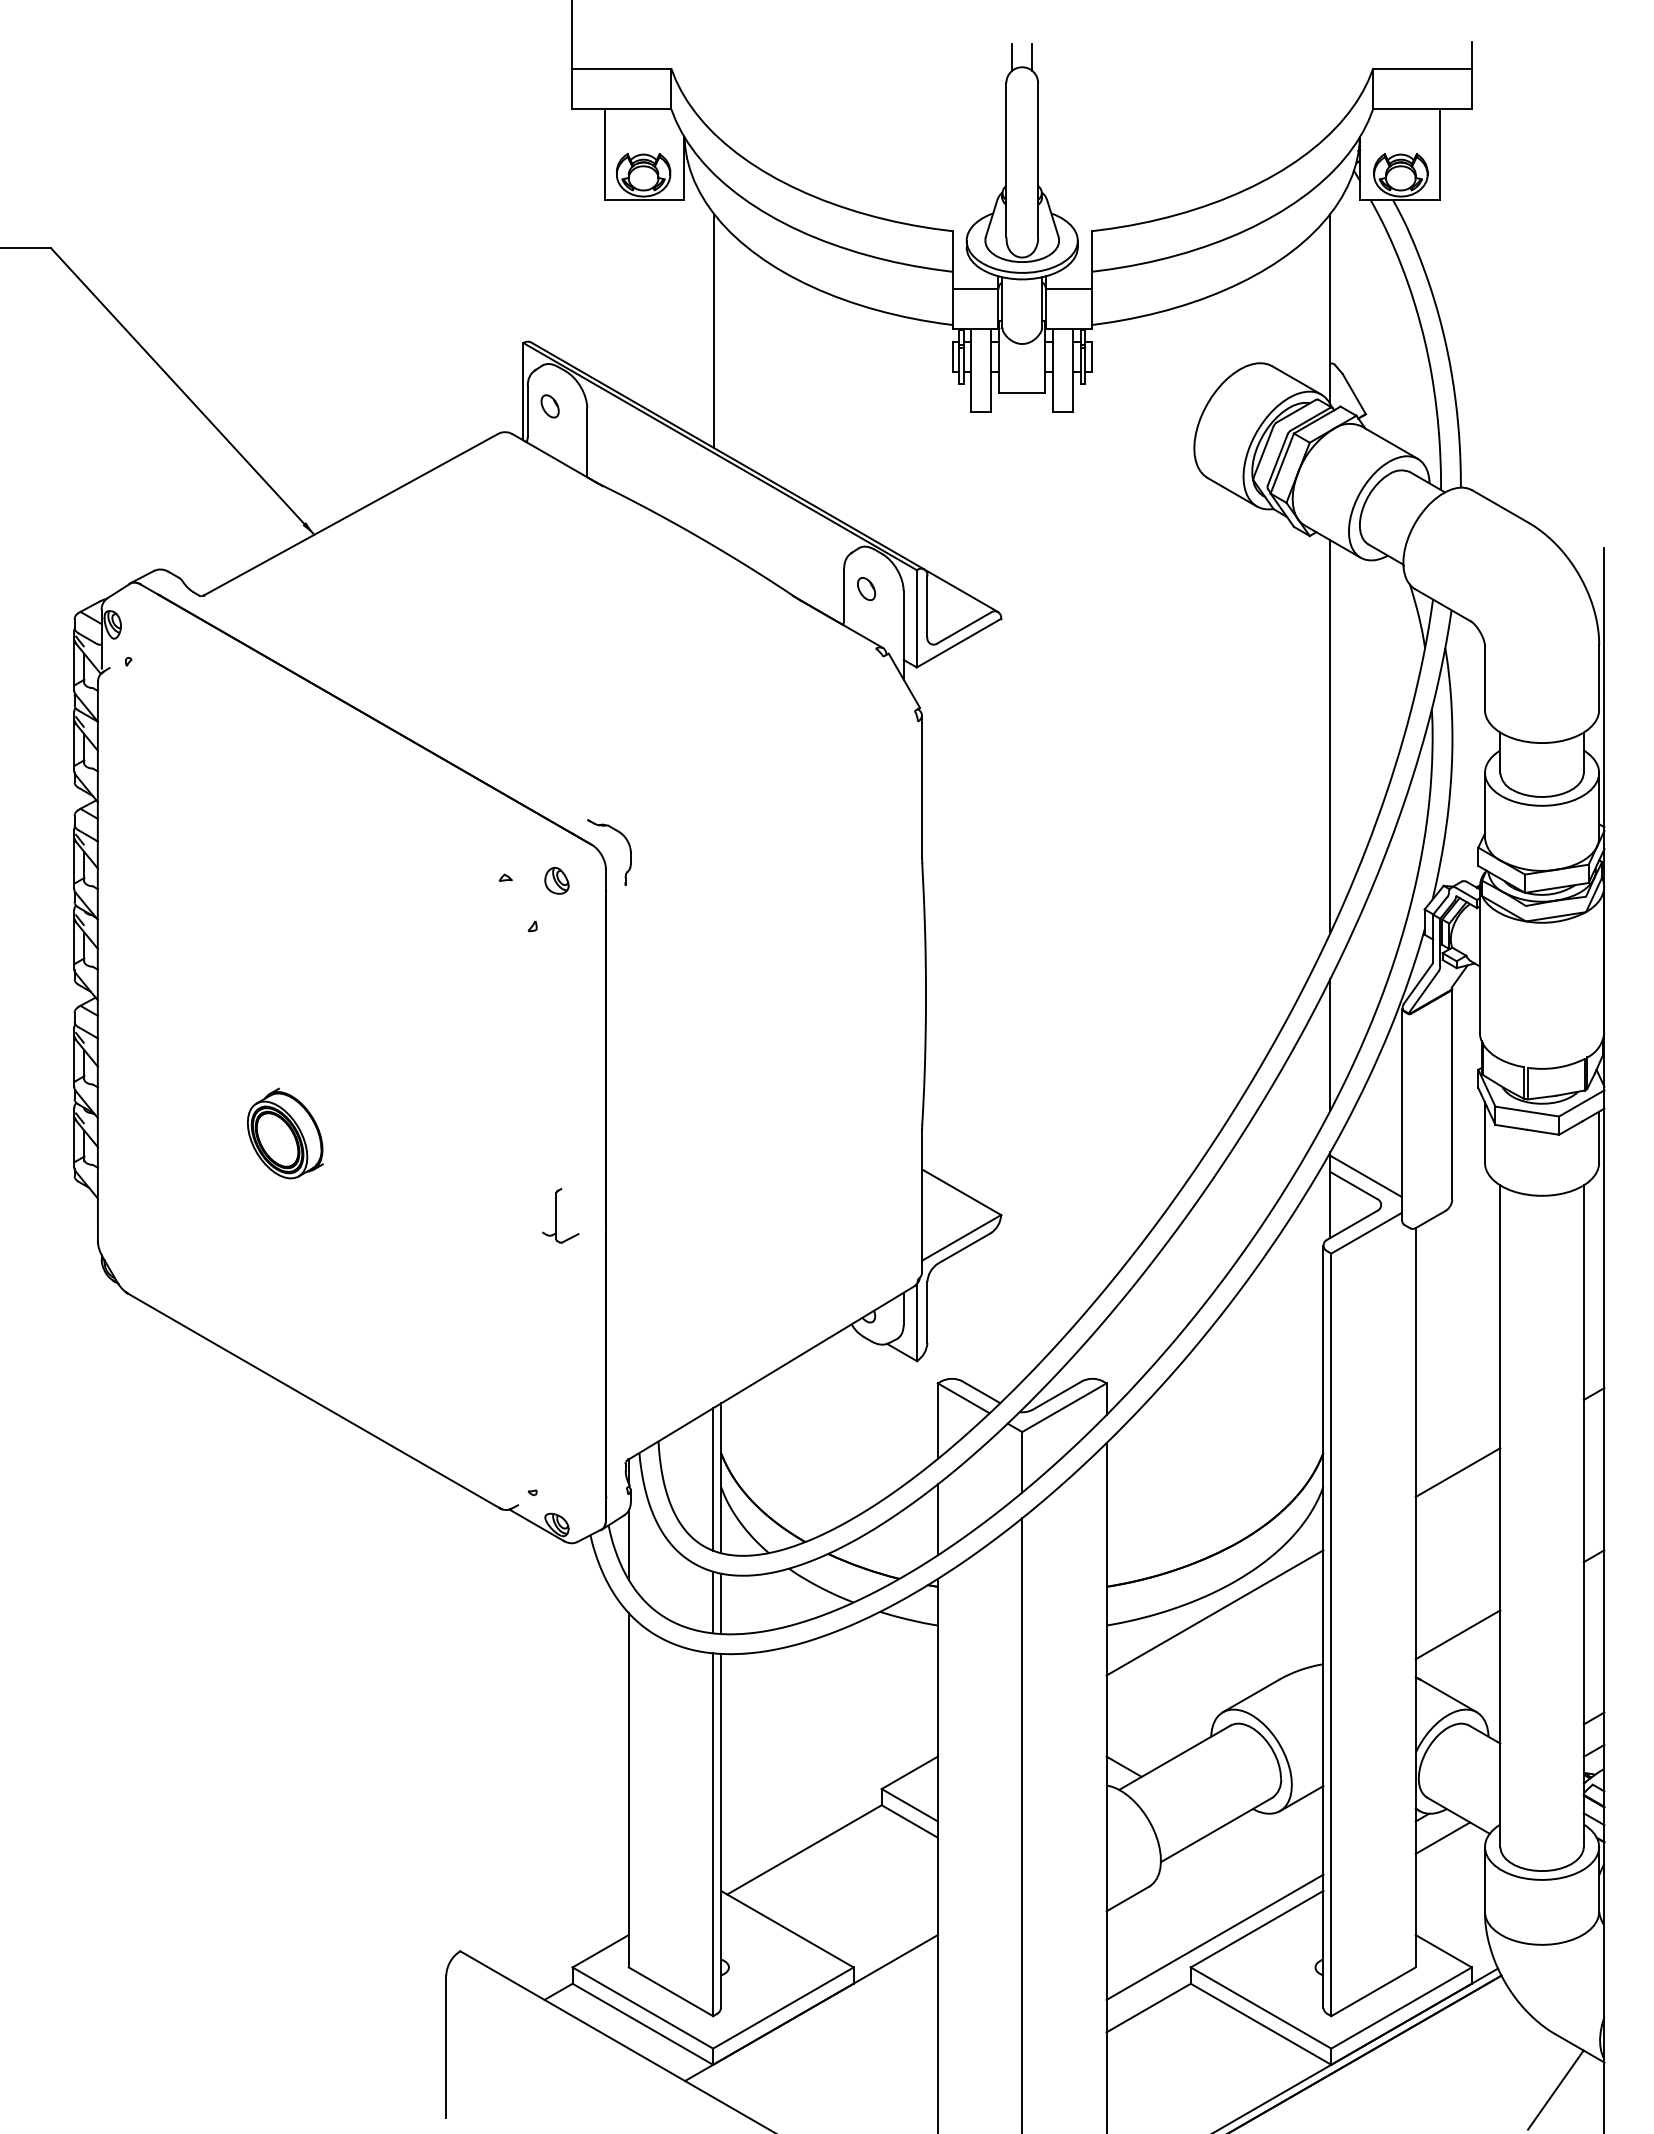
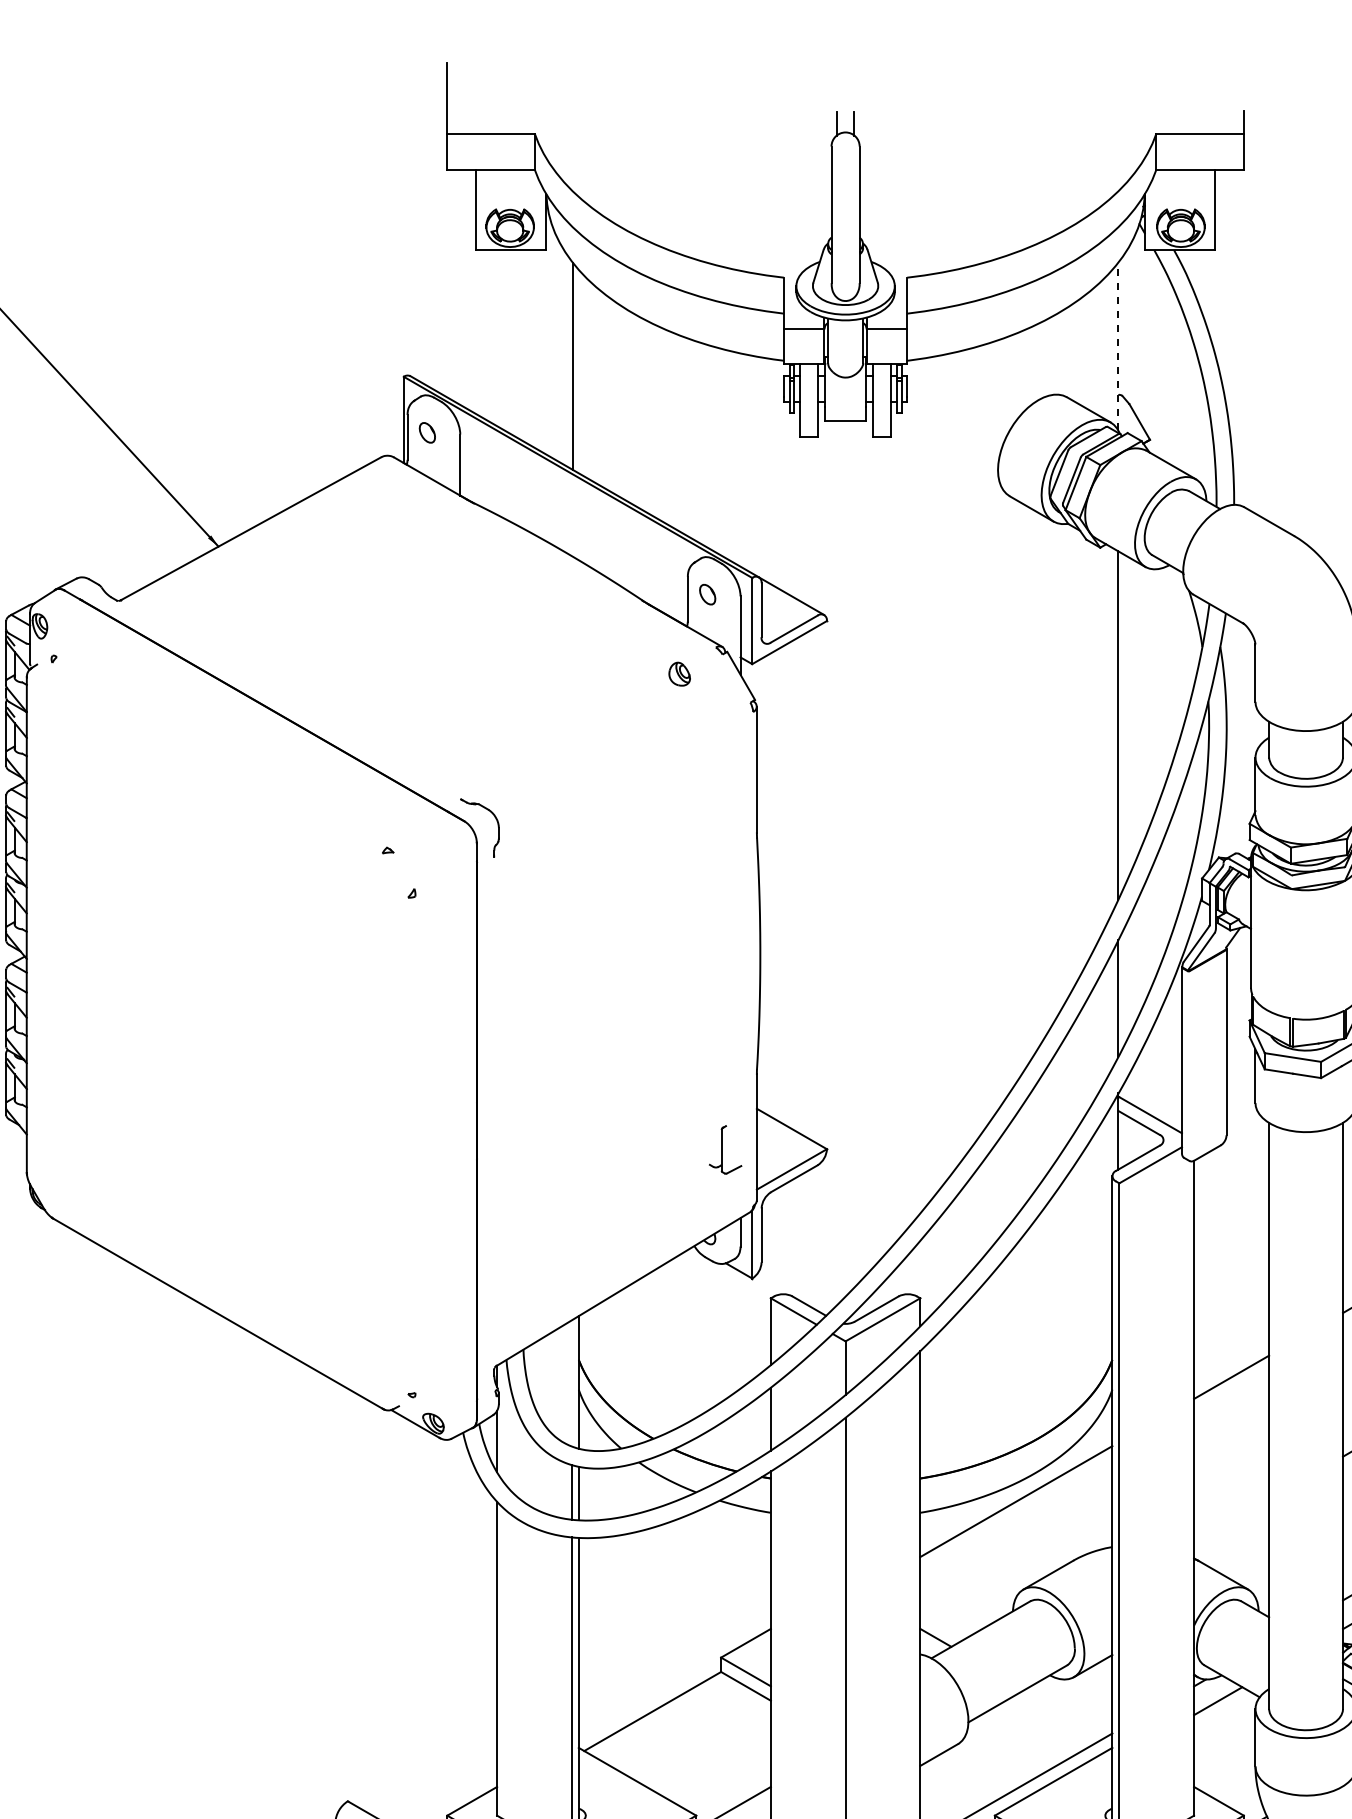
line: (1330, 308) -> (1118, 346), solid -> dashed
part: (556, 880) -> (679, 673), moved
part: (285, 1133) -> (192, 1076), removed
part: (560, 1215) -> (725, 1149), moved
line: (713, 1479) -> (572, 1383), removed
line: (1457, 1634) -> (1231, 1520), removed

